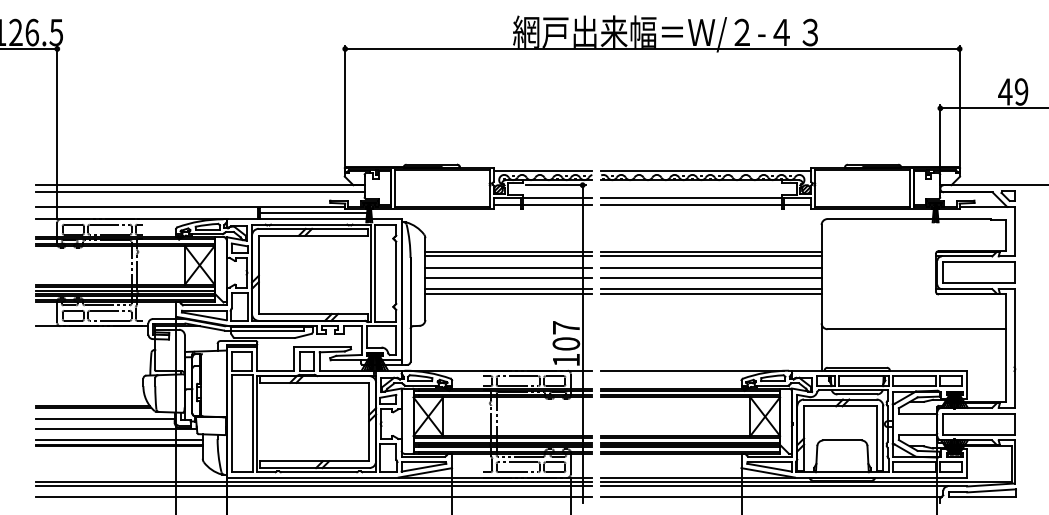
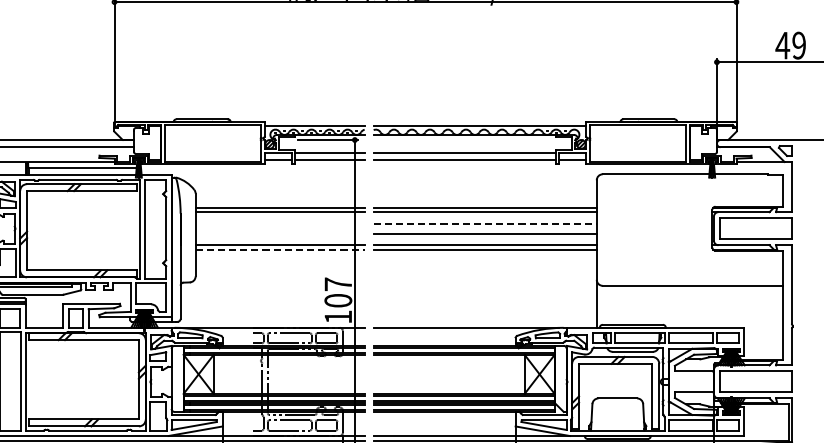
line: (508, 267) -> (279, 223), removed
line: (711, 267) -> (485, 223), solid -> dashed
line: (508, 277) -> (279, 233), removed
line: (509, 293) -> (280, 249), solid -> dashed

